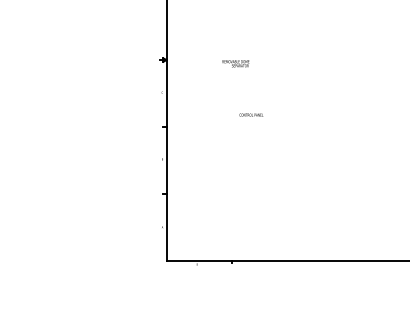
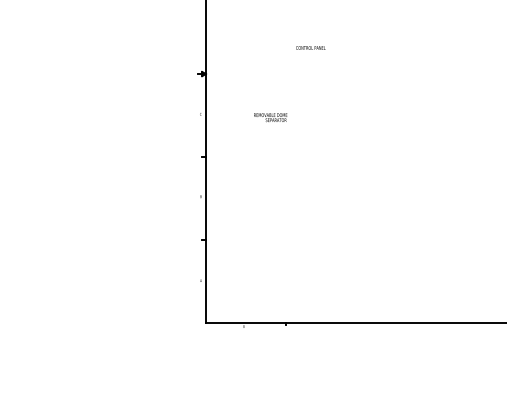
text: (235, 63) -> (270, 117), moved
text: (251, 114) -> (310, 47), moved

